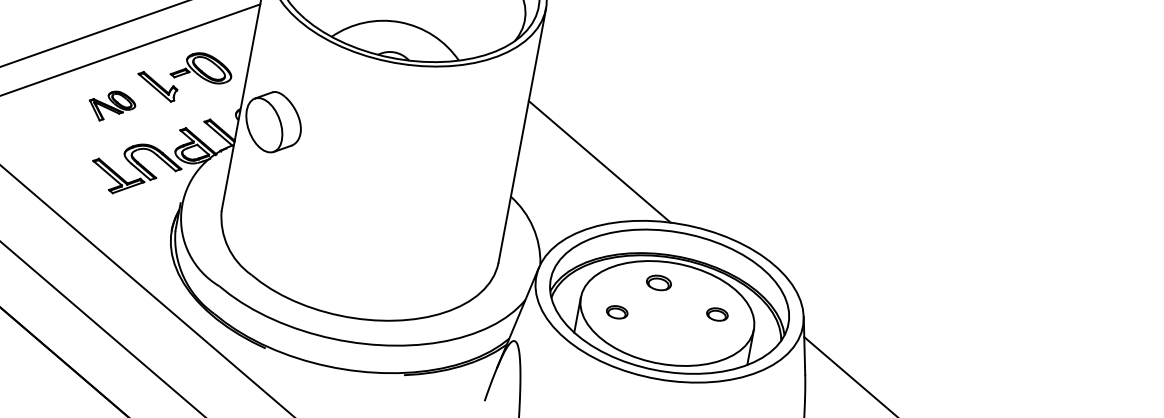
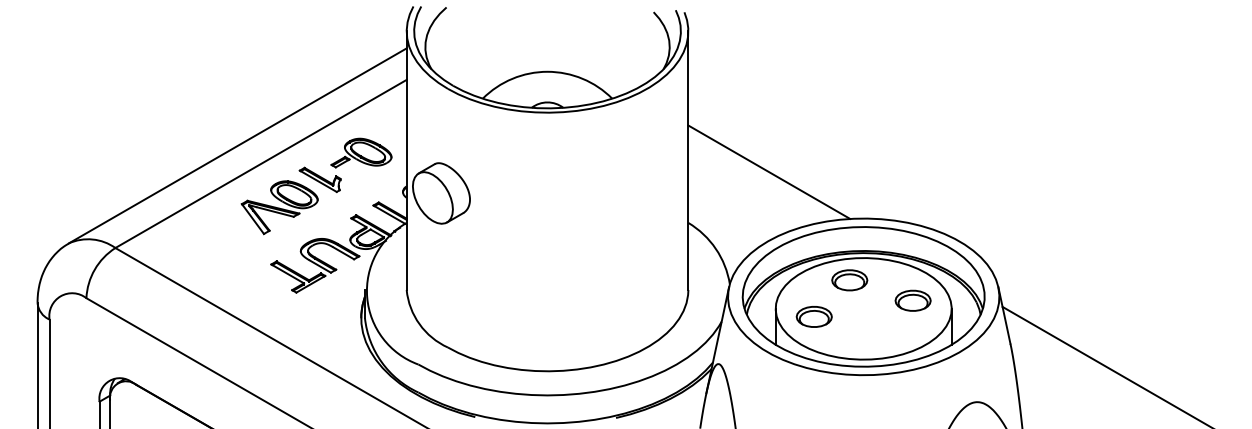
part: (111, 106) -> (279, 207), size x1.67
part: (658, 283) -> (849, 280), size x1.43
part: (616, 311) -> (813, 316), size x1.67
part: (716, 314) -> (912, 300), size x1.67

